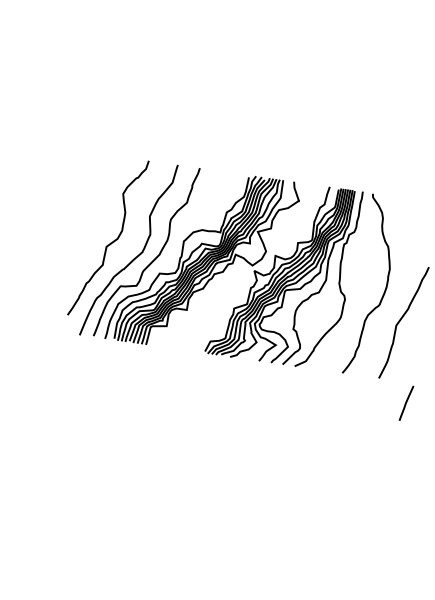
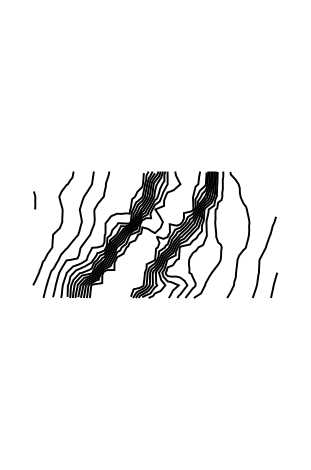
line: (87, 194) -> (34, 200), added
line: (405, 402) -> (273, 284), moved

